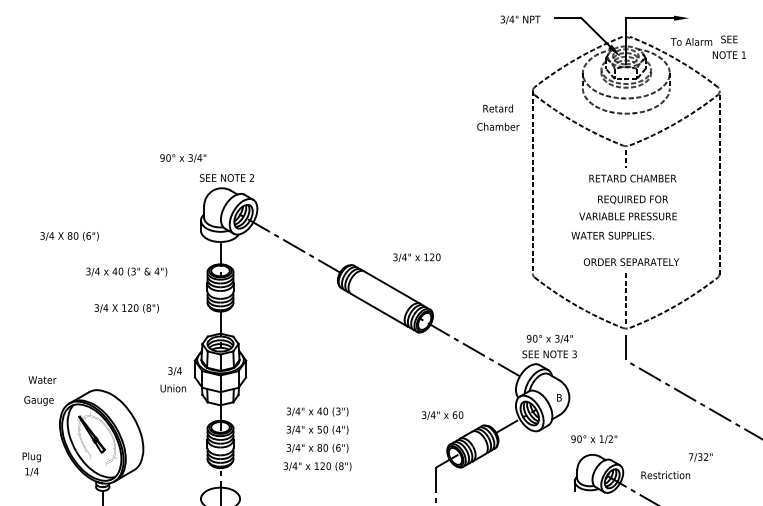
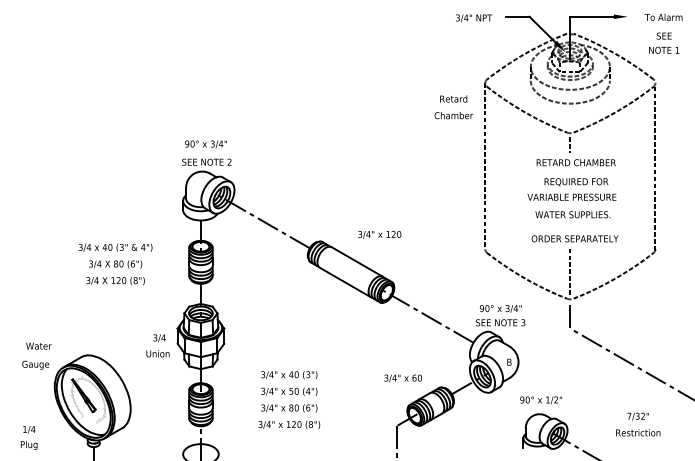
text: (691, 40) -> (663, 16), moved
text: (182, 158) -> (205, 144), moved
text: (612, 235) -> (572, 214), moved
text: (69, 236) -> (115, 264), moved
text: (31, 457) -> (28, 445), moved
text: (666, 474) -> (638, 432), moved

